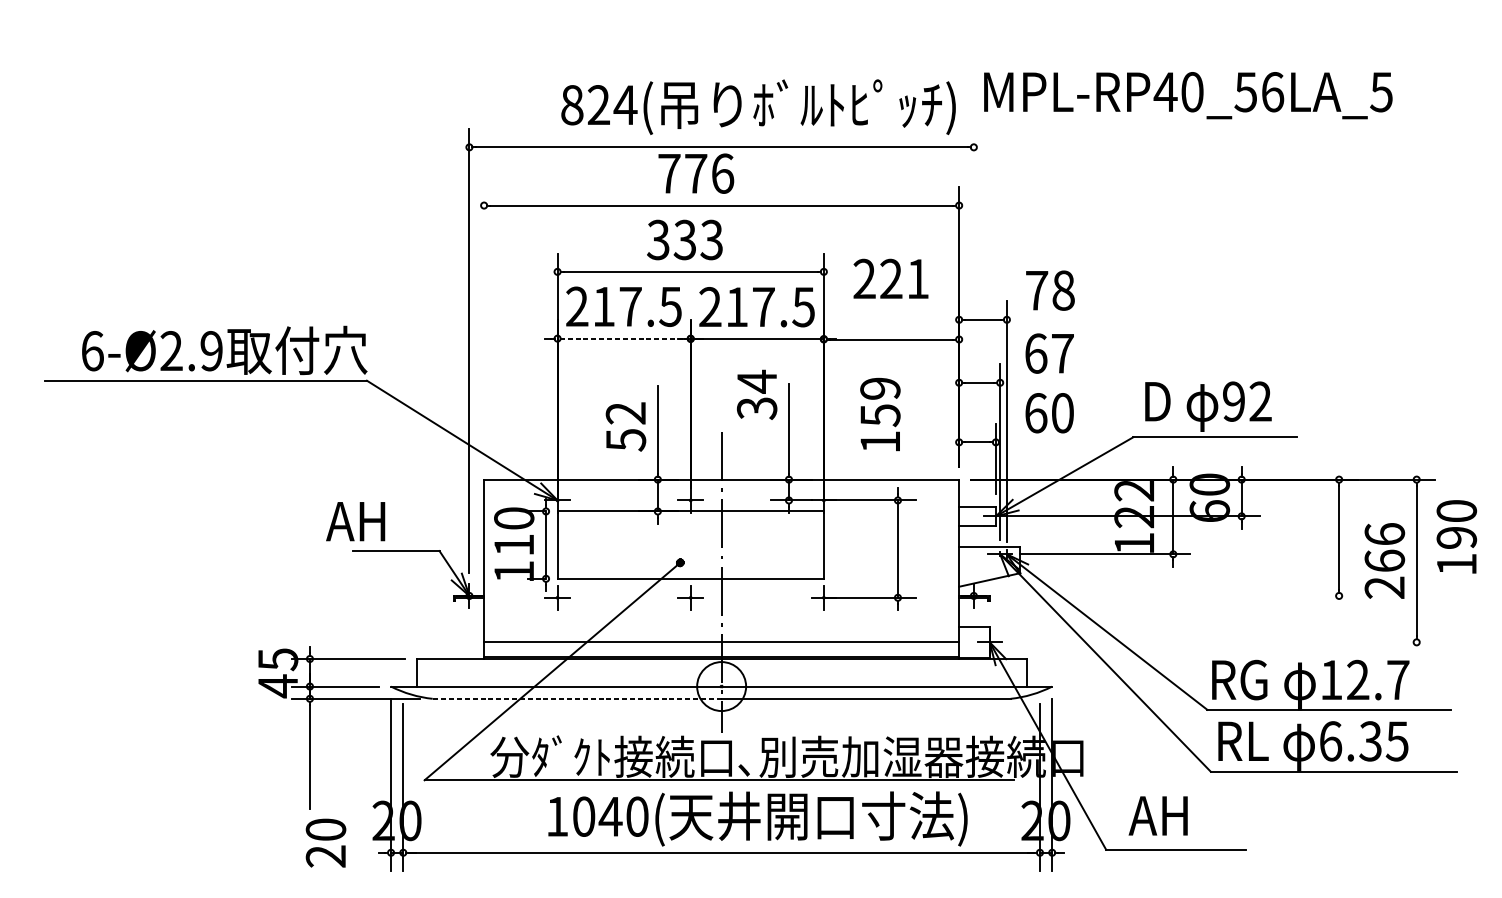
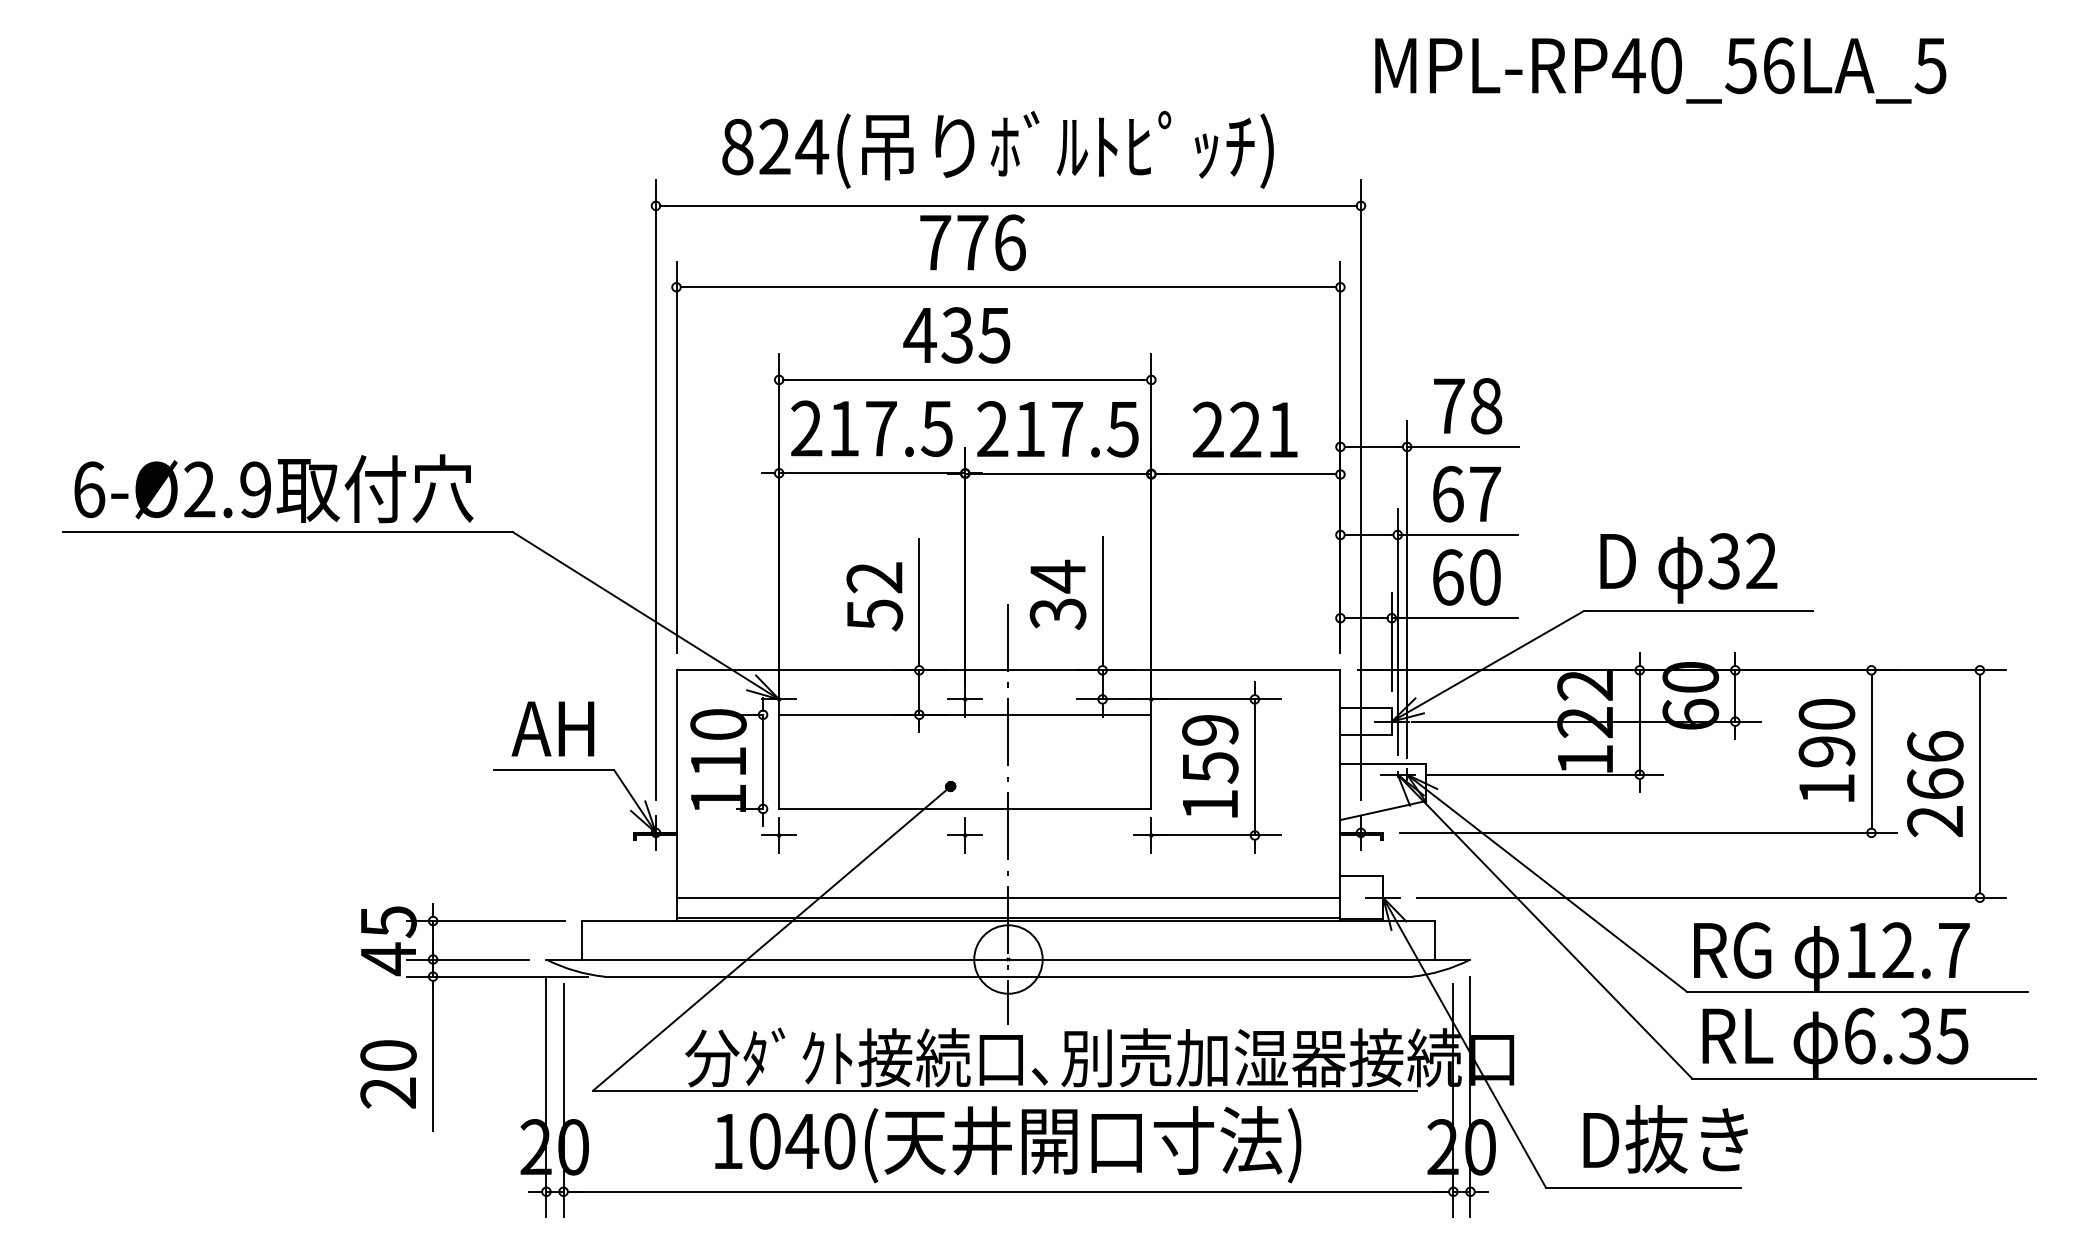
text: (1188, 95) -> (1660, 70), moved
text: (758, 106) -> (997, 149), moved
text: (684, 240) -> (956, 335), 333 -> 435
text: (890, 278) -> (1244, 429), moved
line: (1046, 319) -> (1462, 446), added
line: (484, 327) -> (676, 457), added
line: (623, 338) -> (871, 473), dashed -> solid
text: (224, 350) -> (273, 488), moved
line: (973, 350) -> (1360, 490), added
line: (1042, 382) -> (1457, 534), added
text: (756, 394) -> (1057, 594), moved
text: (1233, 401) -> (1723, 561), 92 -> 32
text: (880, 414) -> (1210, 766), moved
line: (1040, 442) -> (1454, 618), added
text: (355, 521) -> (552, 728), moved
text: (1456, 537) -> (1826, 750), moved
line: (1179, 595) -> (1648, 832), added
line: (1224, 642) -> (1711, 897), added
line: (577, 698) -> (806, 976), dashed -> solid
text: (1189, 815) -> (1662, 1139), AH -> D抜き
text: (758, 818) -> (1008, 1144), moved
text: (325, 843) -> (388, 1074), moved

